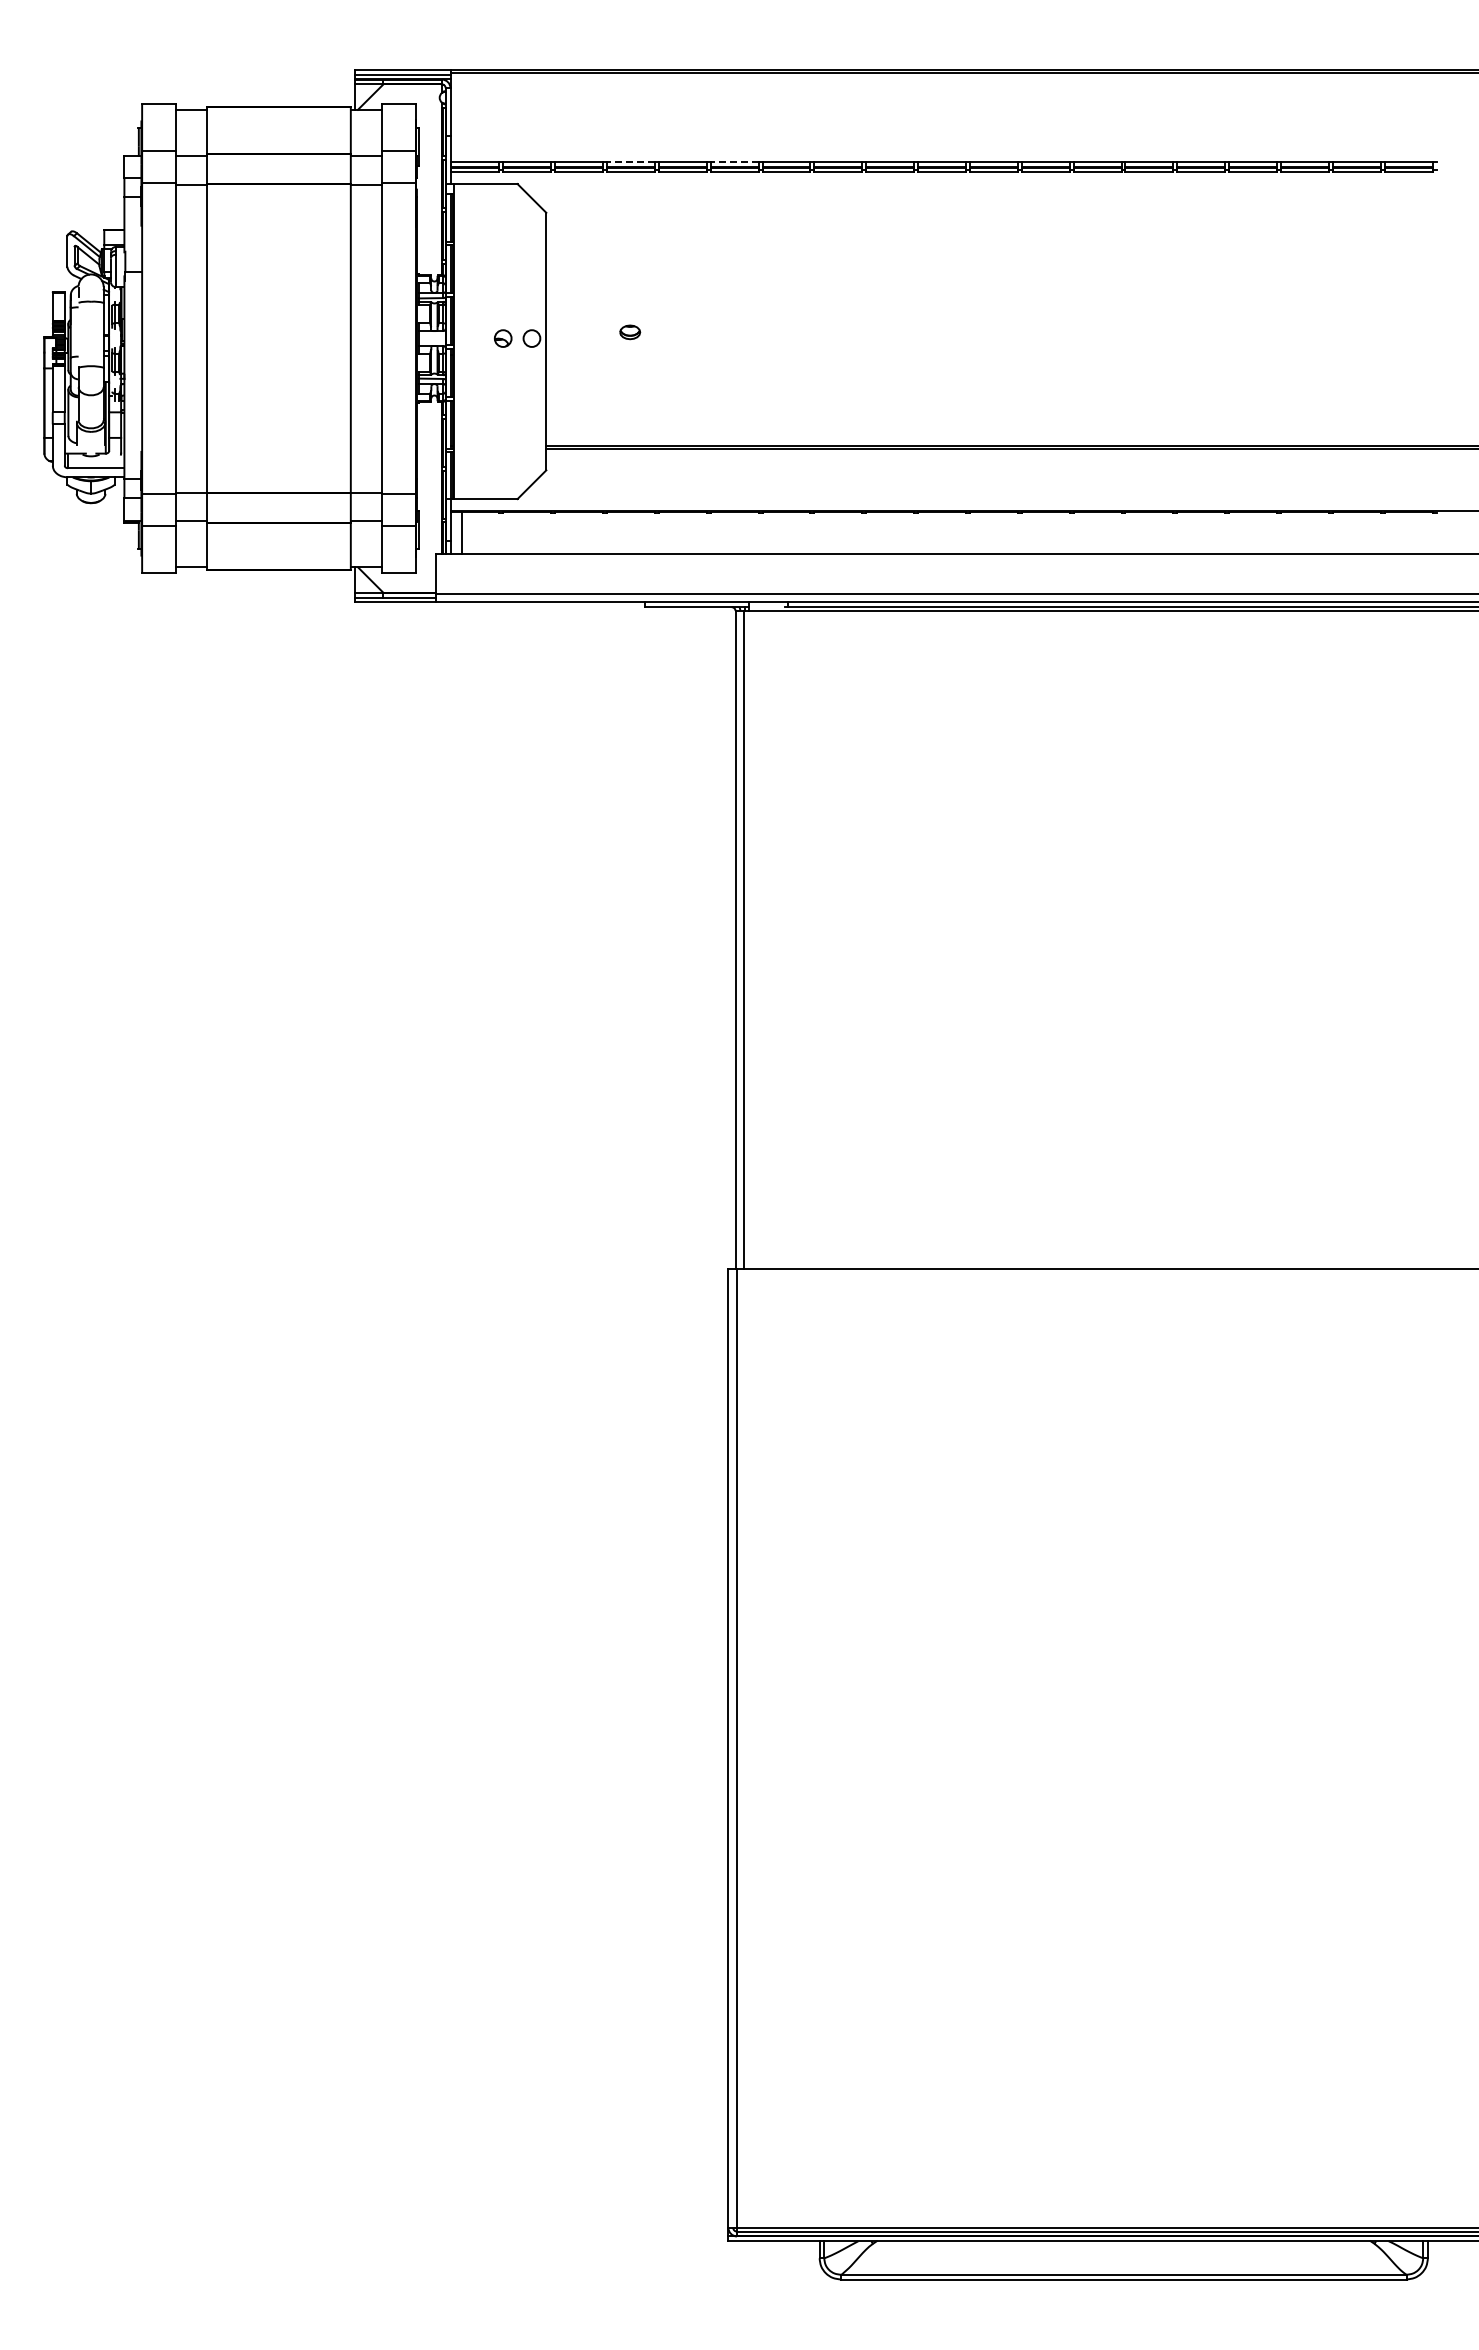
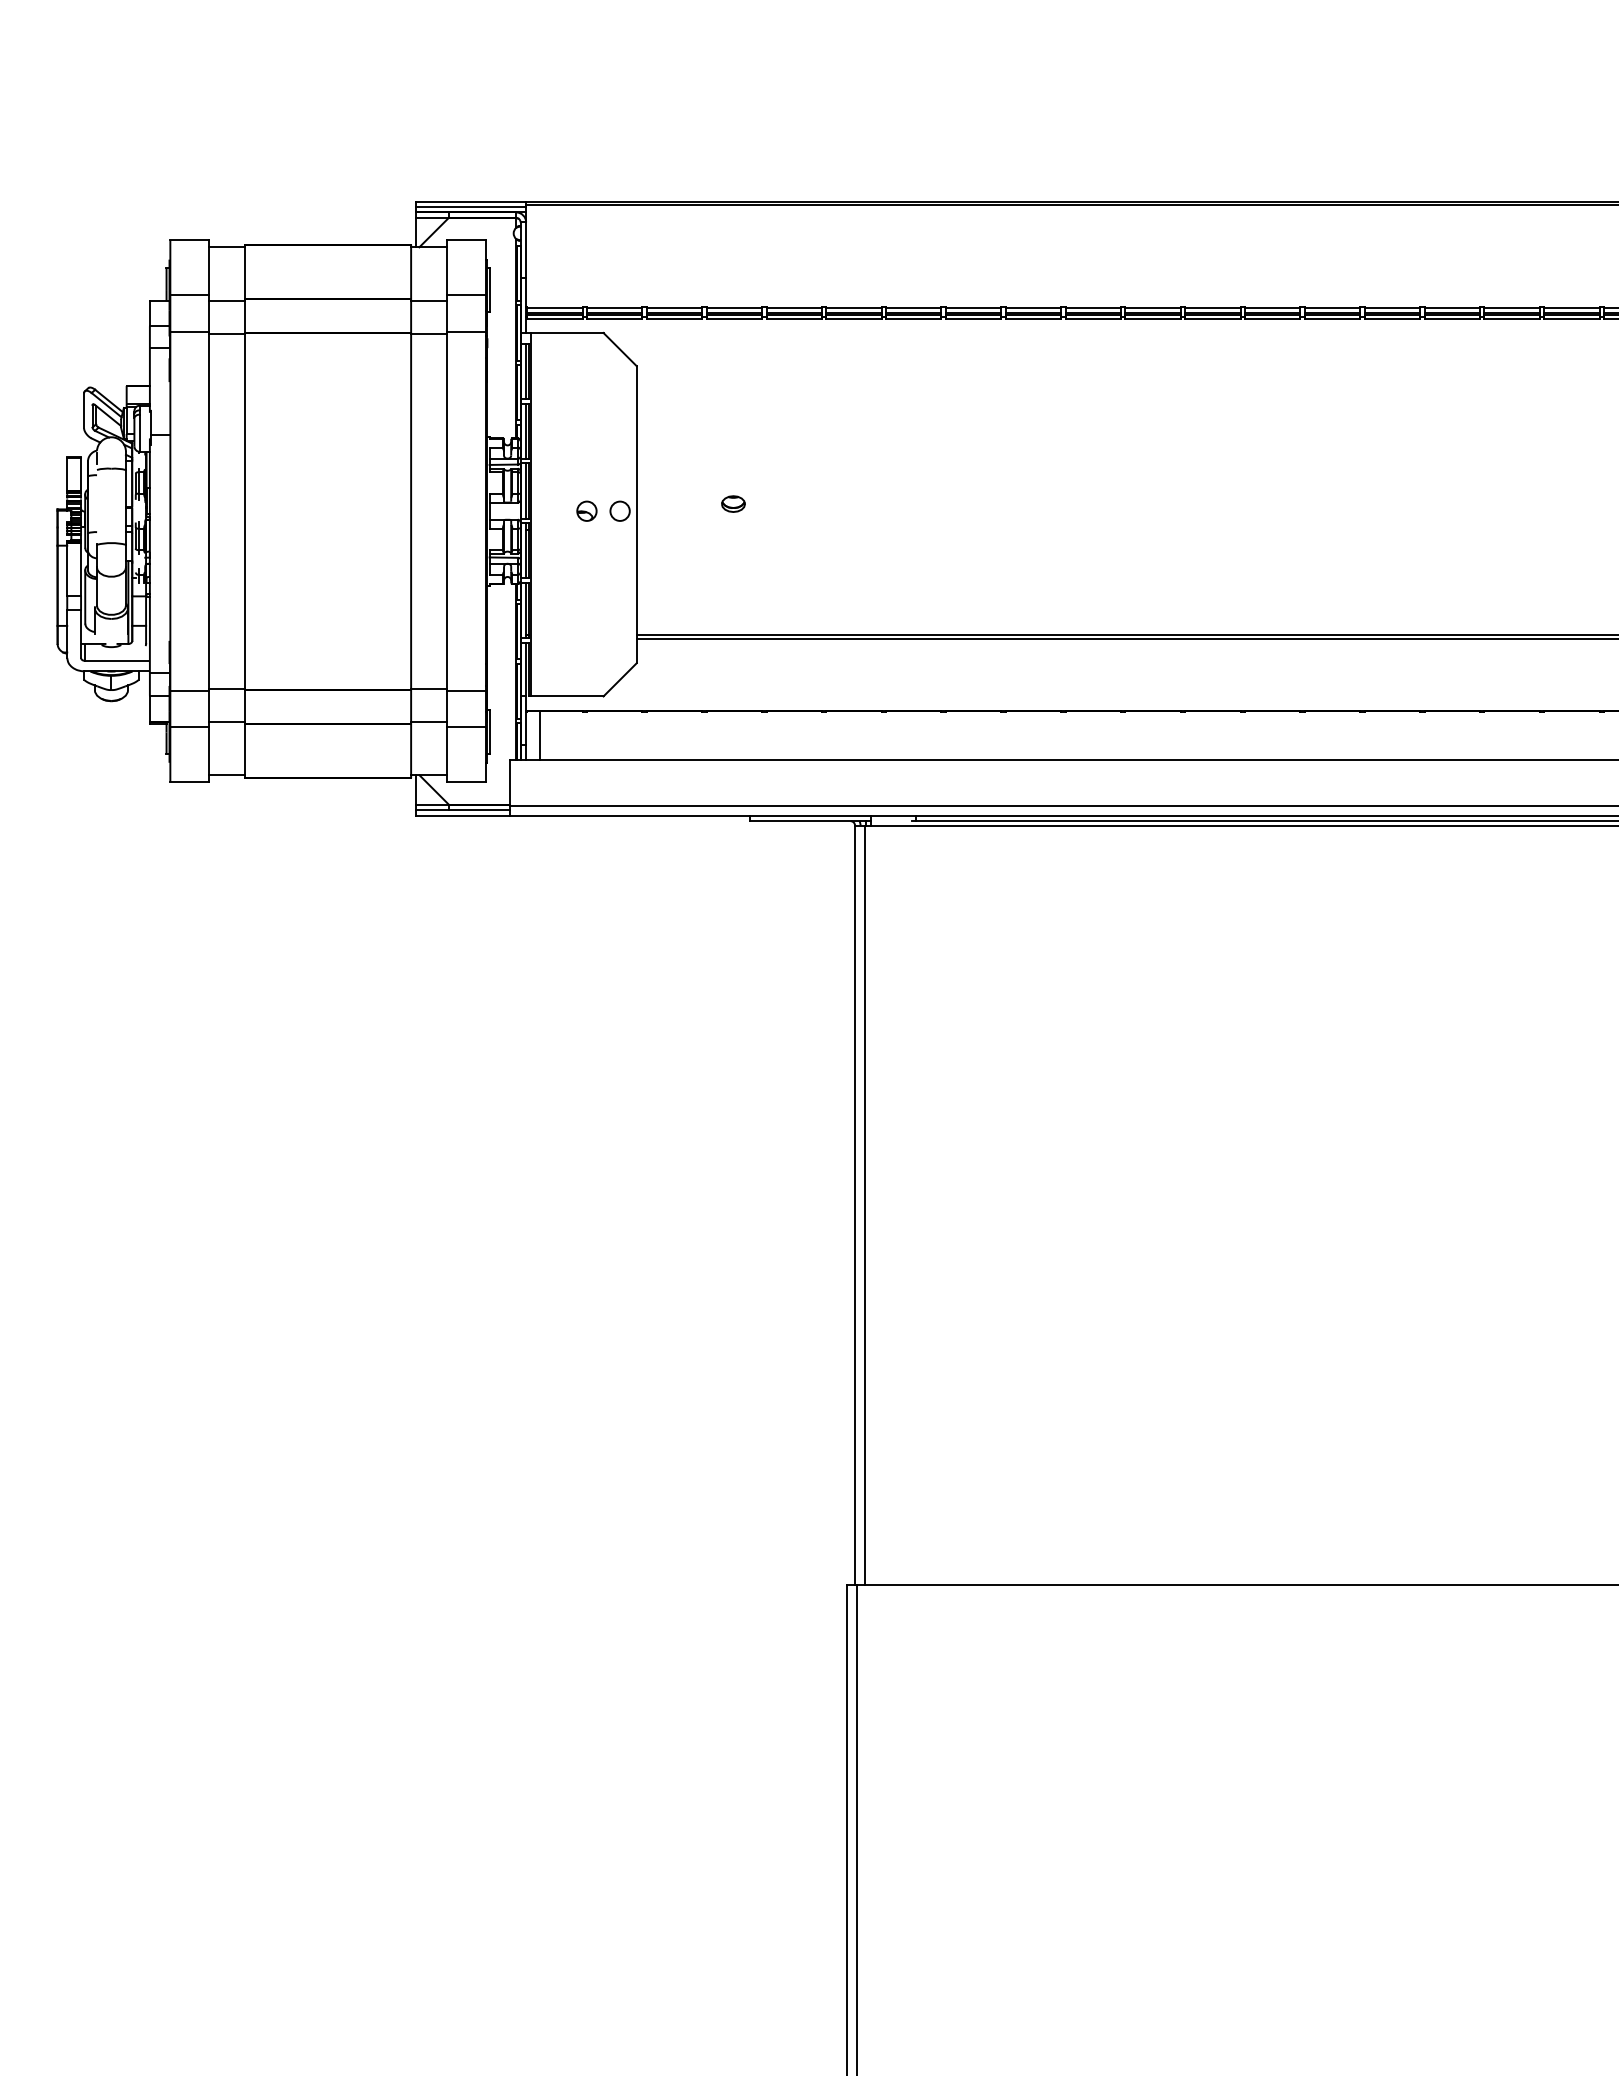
line: (630, 162) -> (733, 308), dashed -> solid
line: (734, 162) -> (853, 308), dashed -> solid

